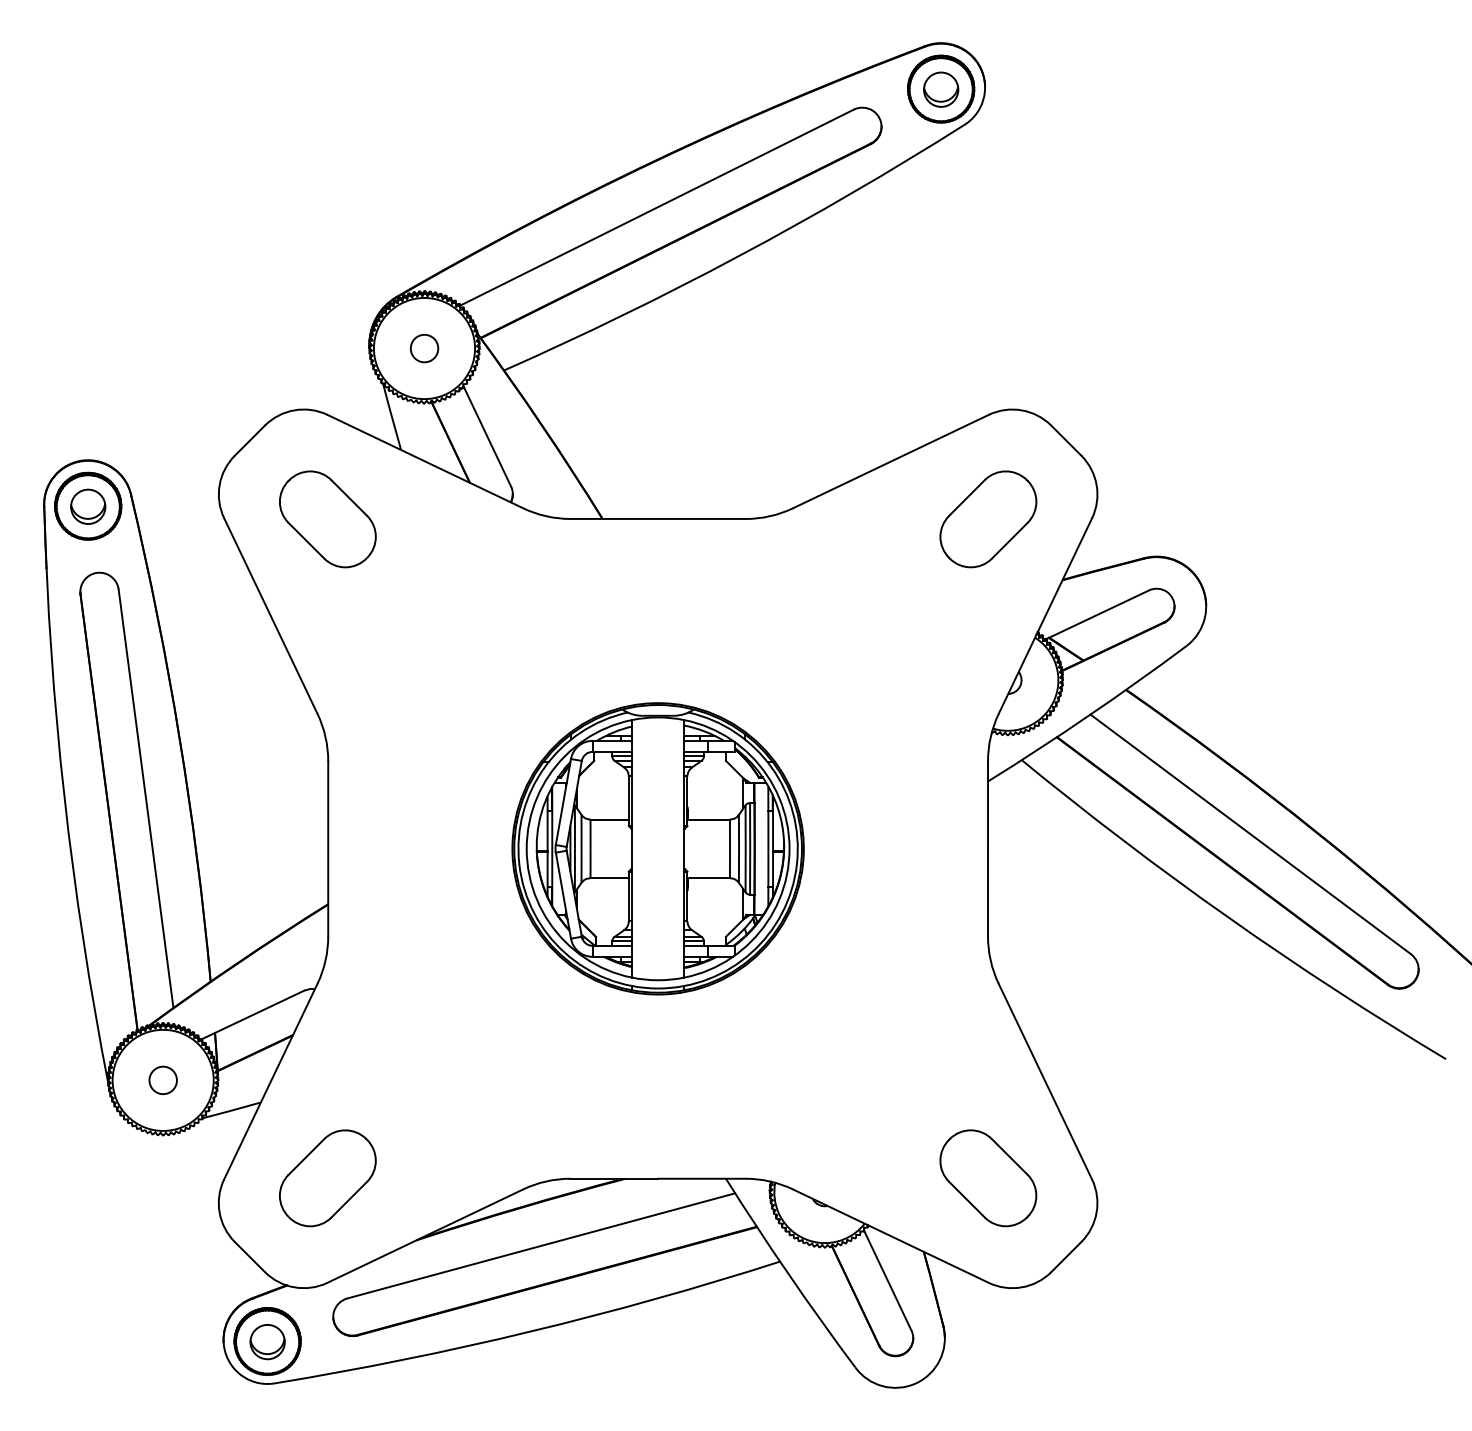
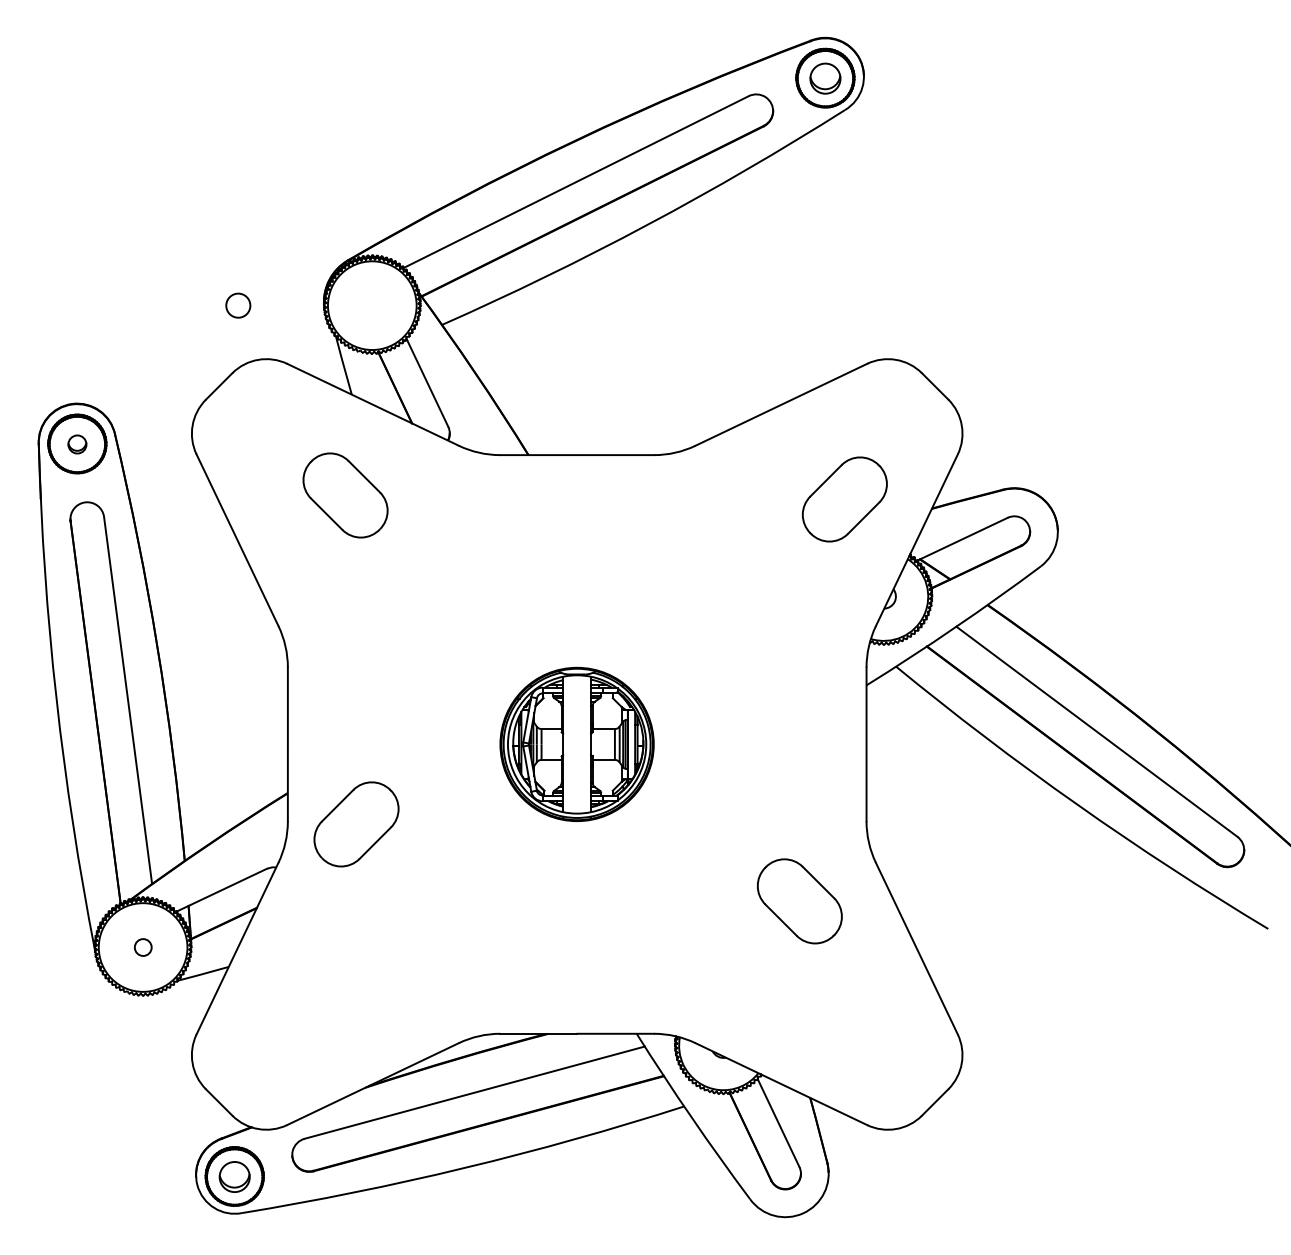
circle: (424, 348) -> (238, 305), moved
part: (88, 506) -> (77, 444), size x0.6
part: (327, 519) -> (345, 495), moved
part: (987, 519) -> (844, 499), moved
part: (657, 848) -> (576, 744), size x0.6
circle: (163, 1080) -> (143, 947), size x0.7
part: (327, 1178) -> (356, 824), moved
part: (987, 1178) -> (799, 901), moved

